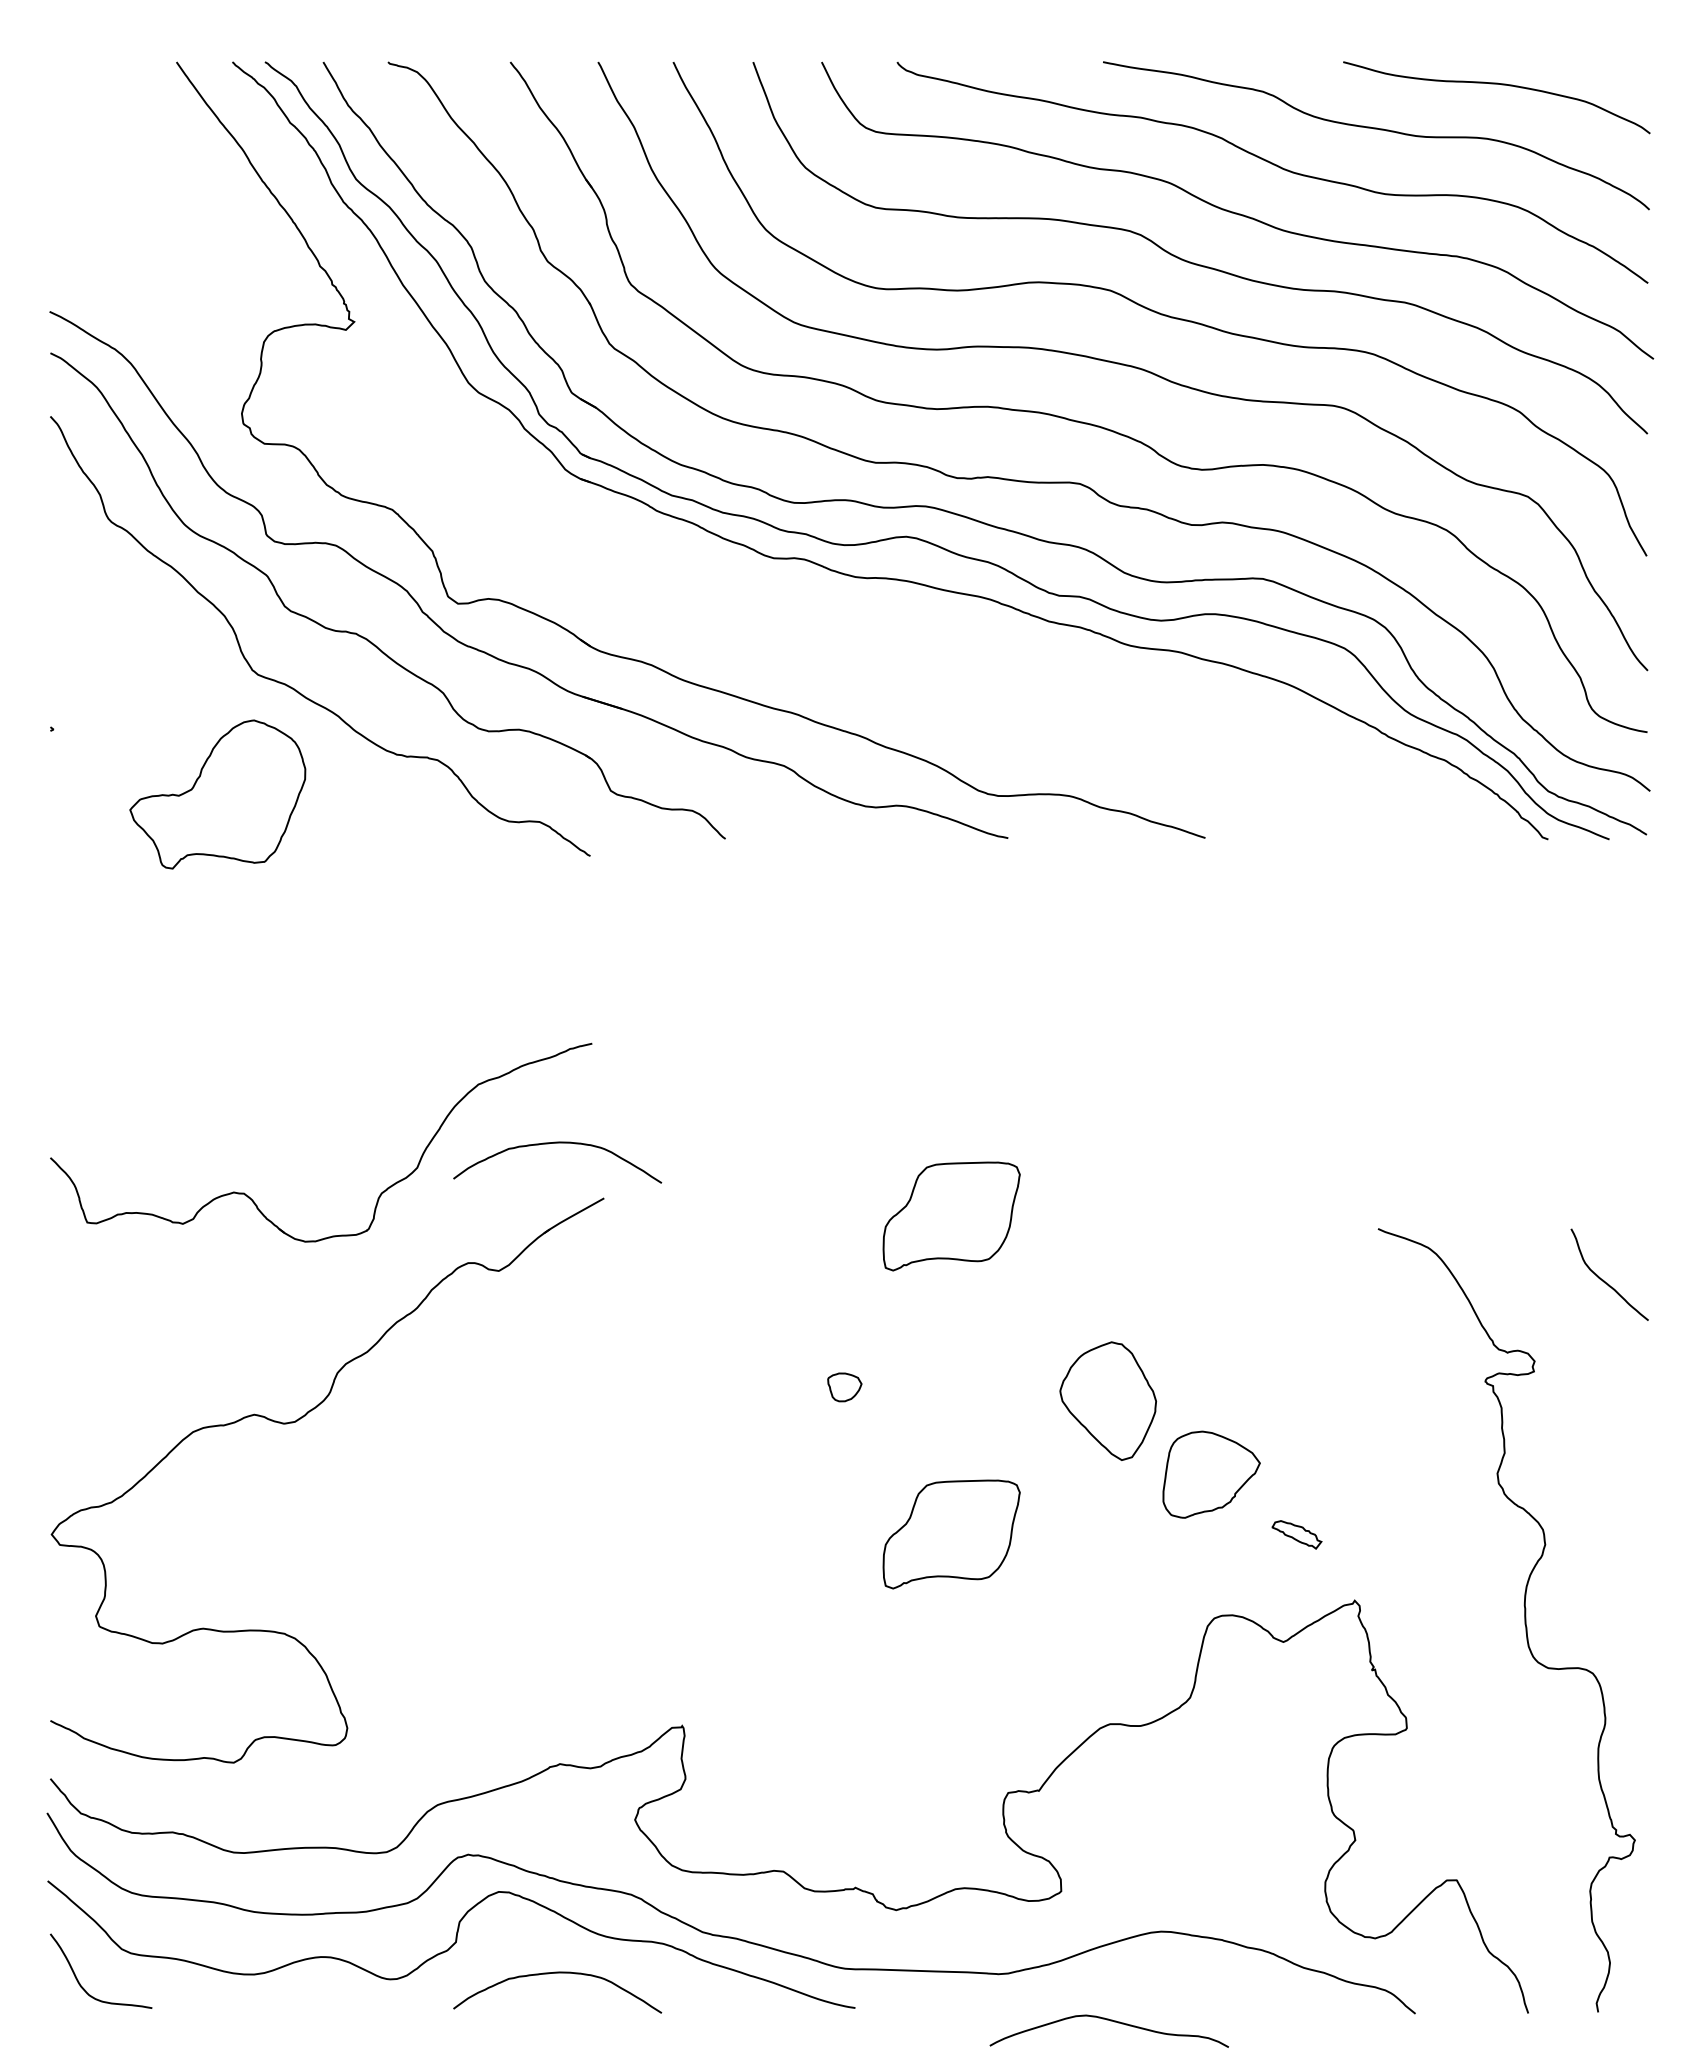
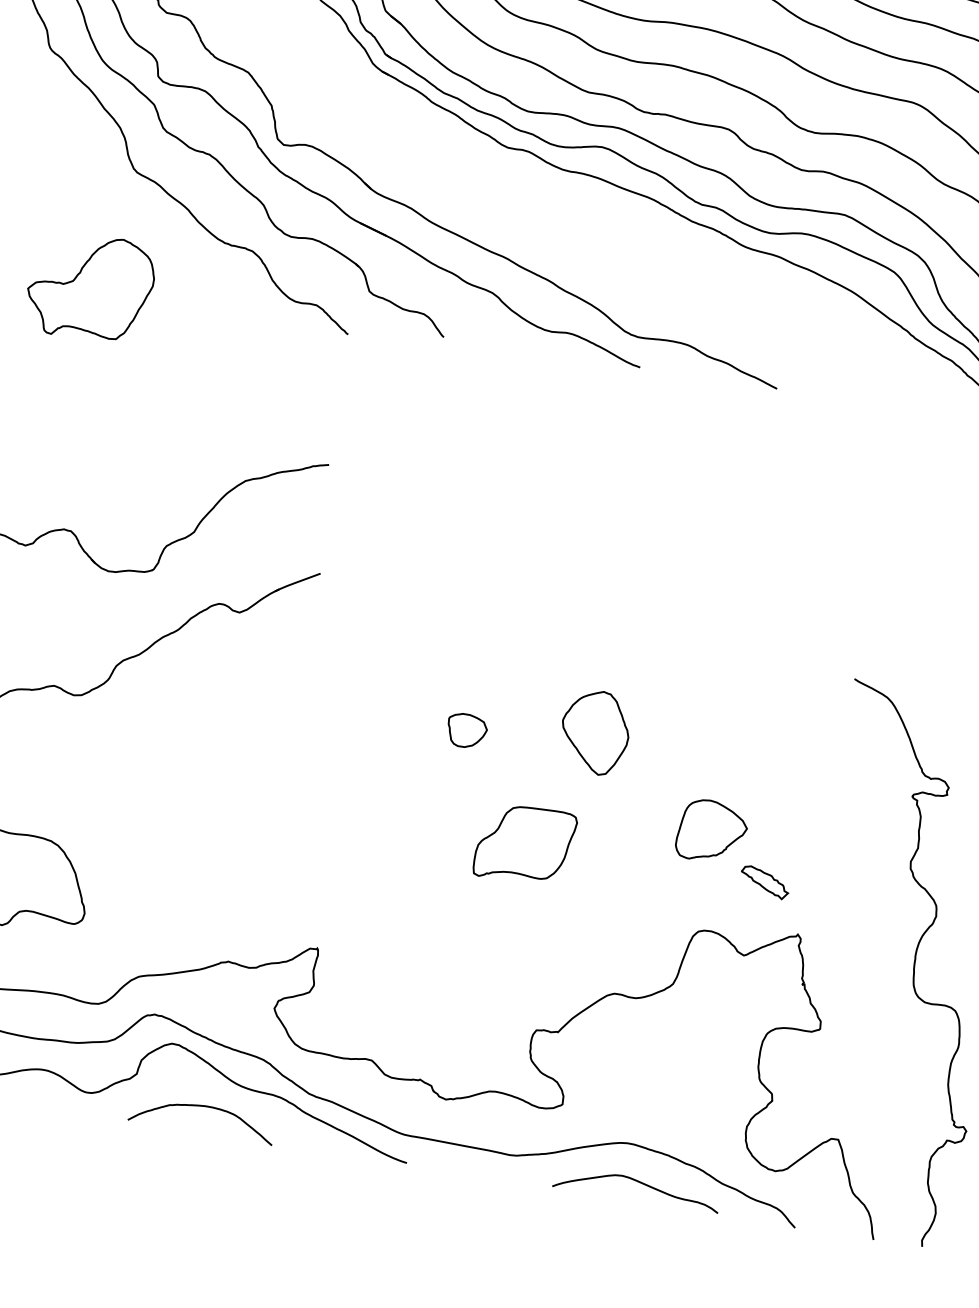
part: (217, 794) -> (90, 287), moved
curve: (557, 1143) -> (294, 530), removed
part: (951, 1216) -> (559, 623), removed
part: (844, 1387) -> (466, 731), size x1.67
part: (1107, 1400) -> (594, 731), moved
part: (1296, 1534) -> (764, 882), size x1.43
curve: (1110, 2021) -> (638, 1182), moved

